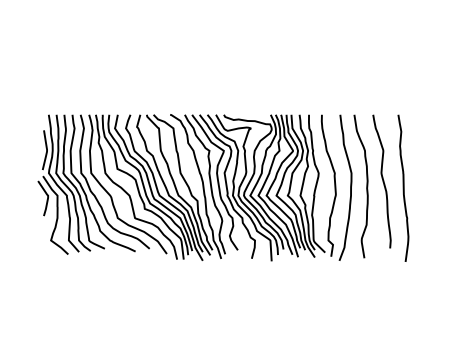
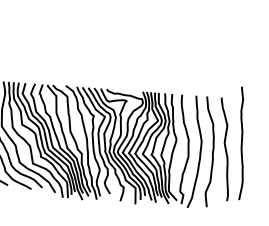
curve: (403, 187) -> (241, 142), moved

